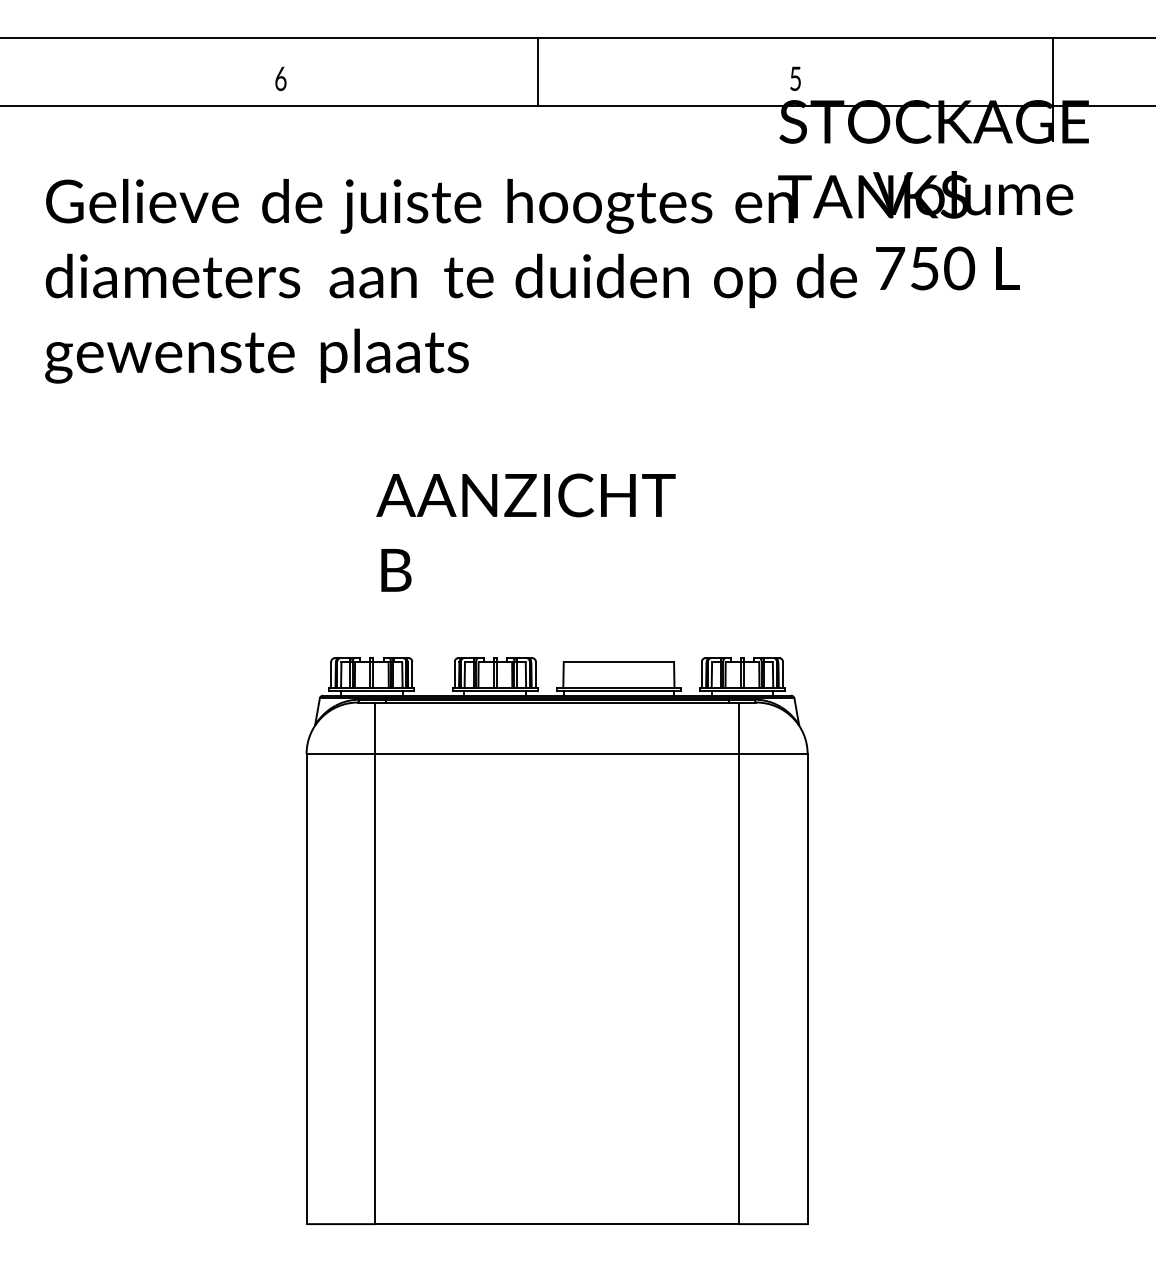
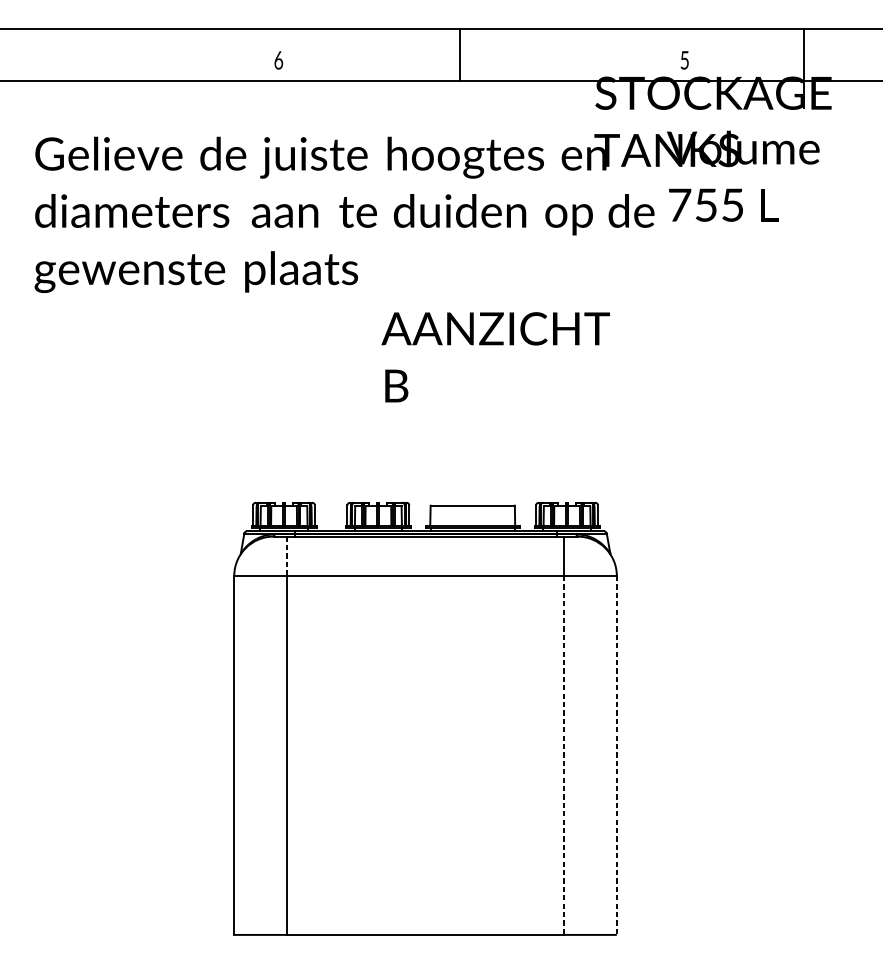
line: (538, 71) -> (460, 54), moved
text: (280, 78) -> (278, 60), moved
text: (795, 78) -> (684, 60), moved
text: (959, 268) -> (732, 205), 750 -> 755
text: (525, 532) -> (495, 357), moved
line: (375, 728) -> (286, 556), solid -> dashed
line: (739, 989) -> (564, 755), solid -> dashed
line: (807, 989) -> (616, 755), solid -> dashed

